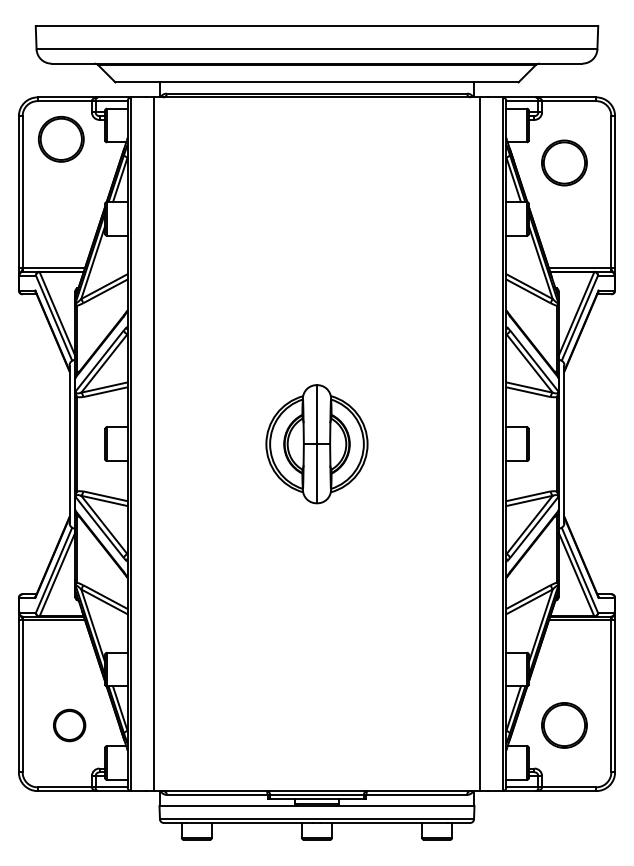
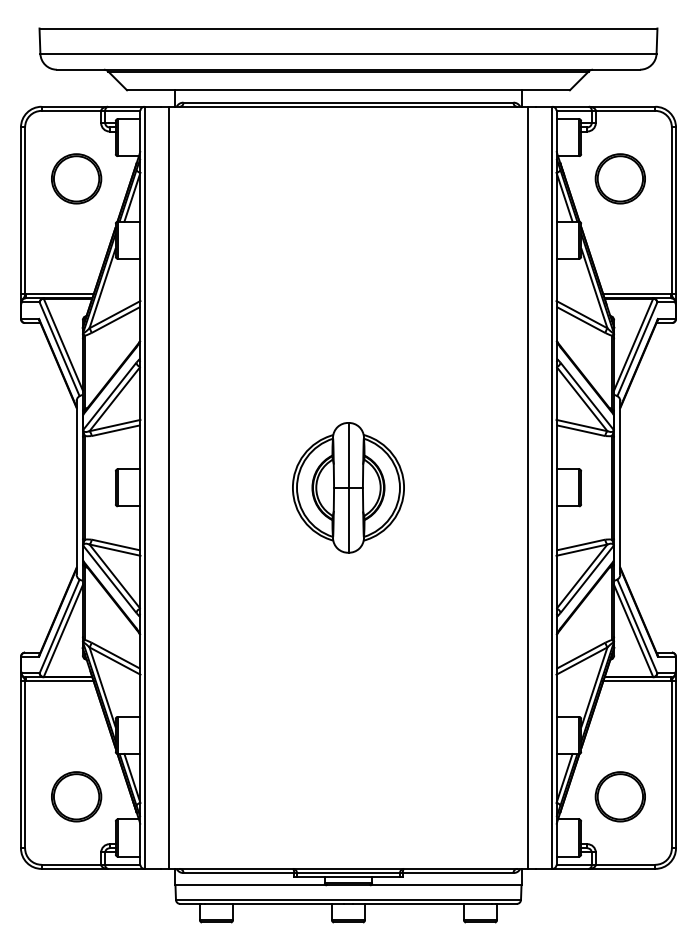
part: (61, 139) -> (76, 178), moved
part: (69, 725) -> (76, 796), size x1.43

